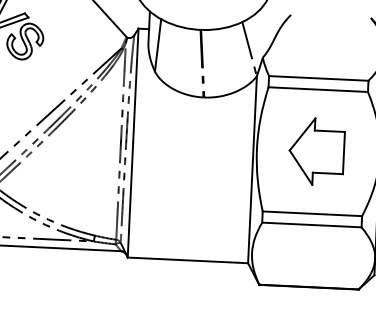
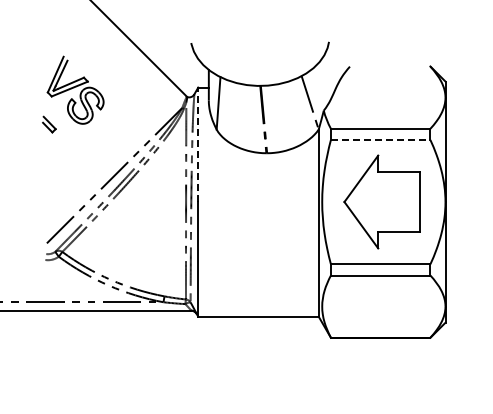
line: (136, 85) -> (198, 144), solid -> dashed
line: (318, 90) -> (380, 140), solid -> dashed
part: (316, 152) -> (381, 202), size x1.4

